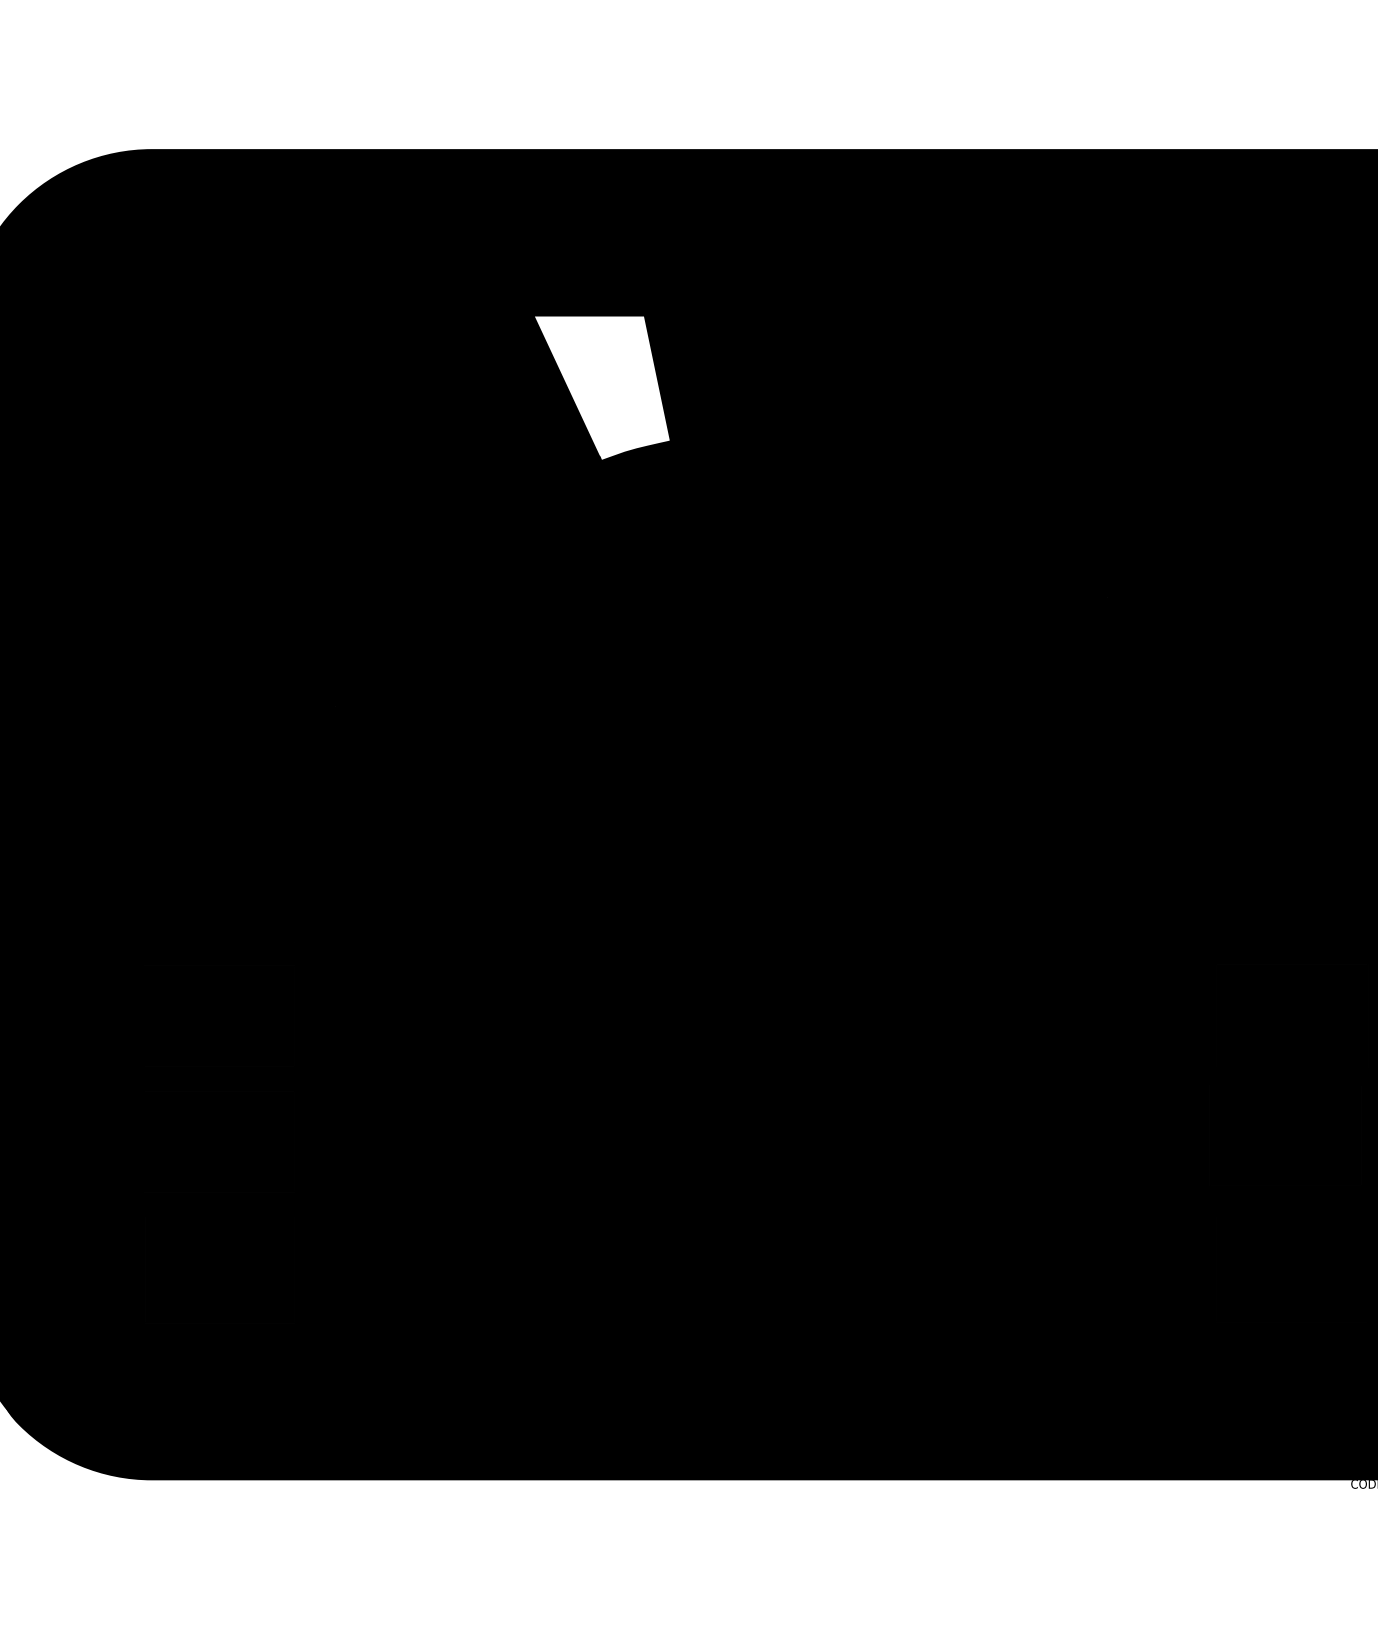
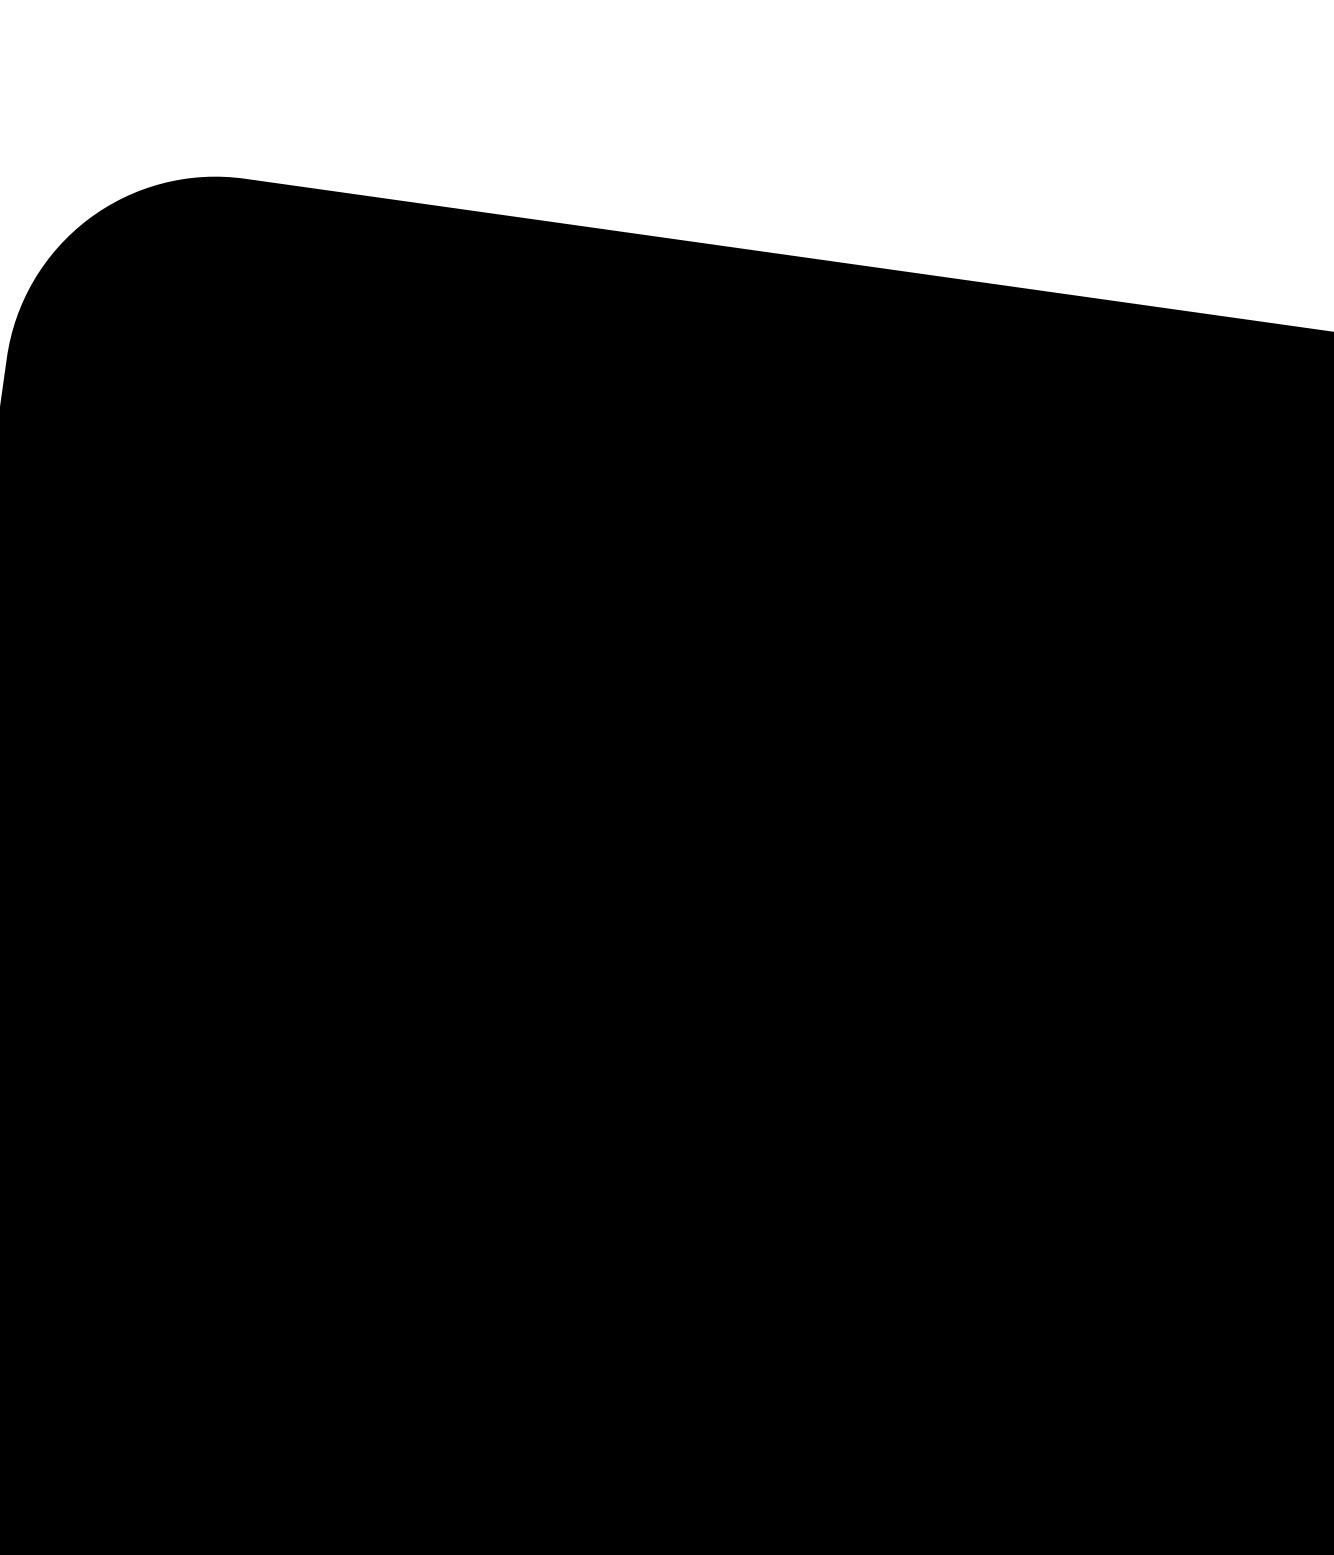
fill: (601, 388) -> (706, 514), added

